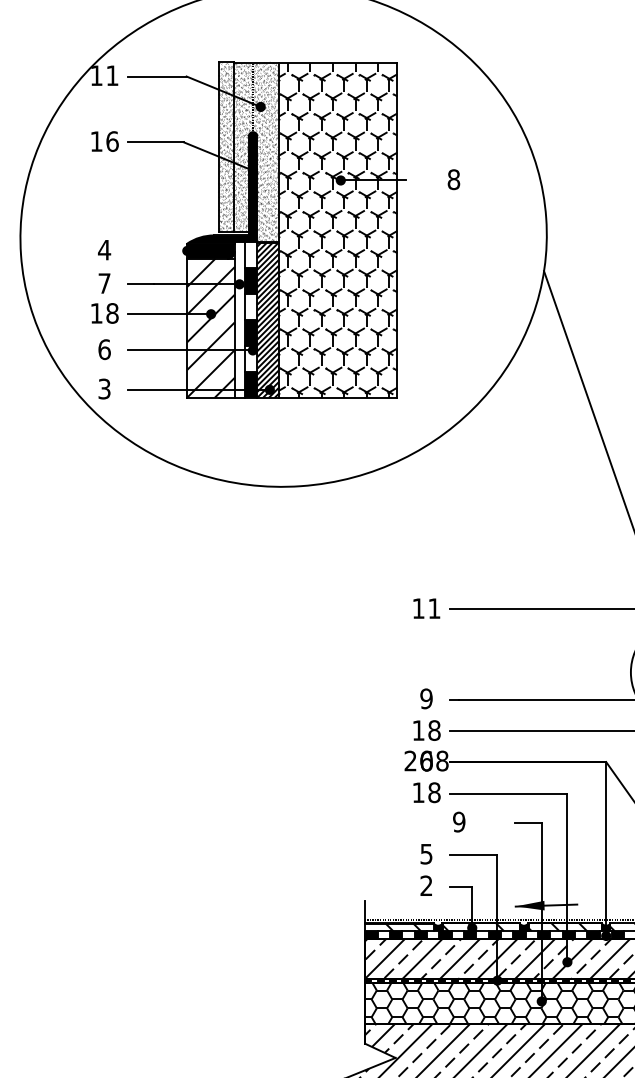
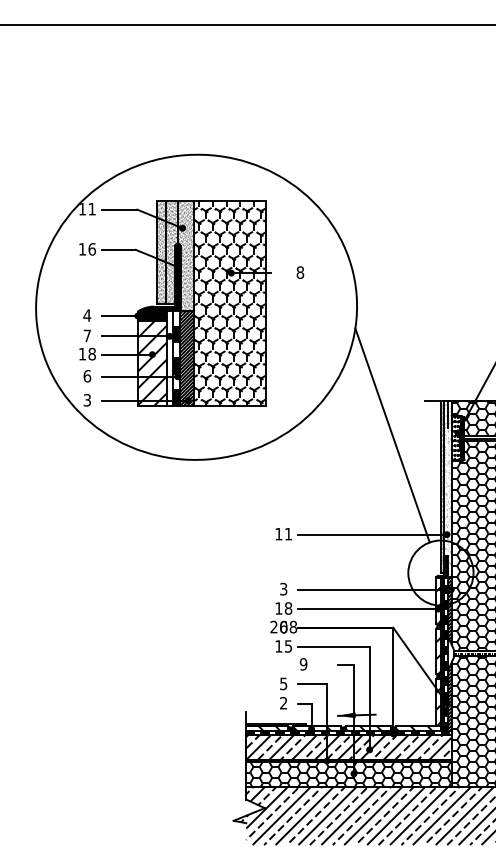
line: (157, 251) -> (119, 316), added
text: (426, 699) -> (283, 589), 9 -> 3
text: (434, 792) -> (288, 646), 18 -> 15

